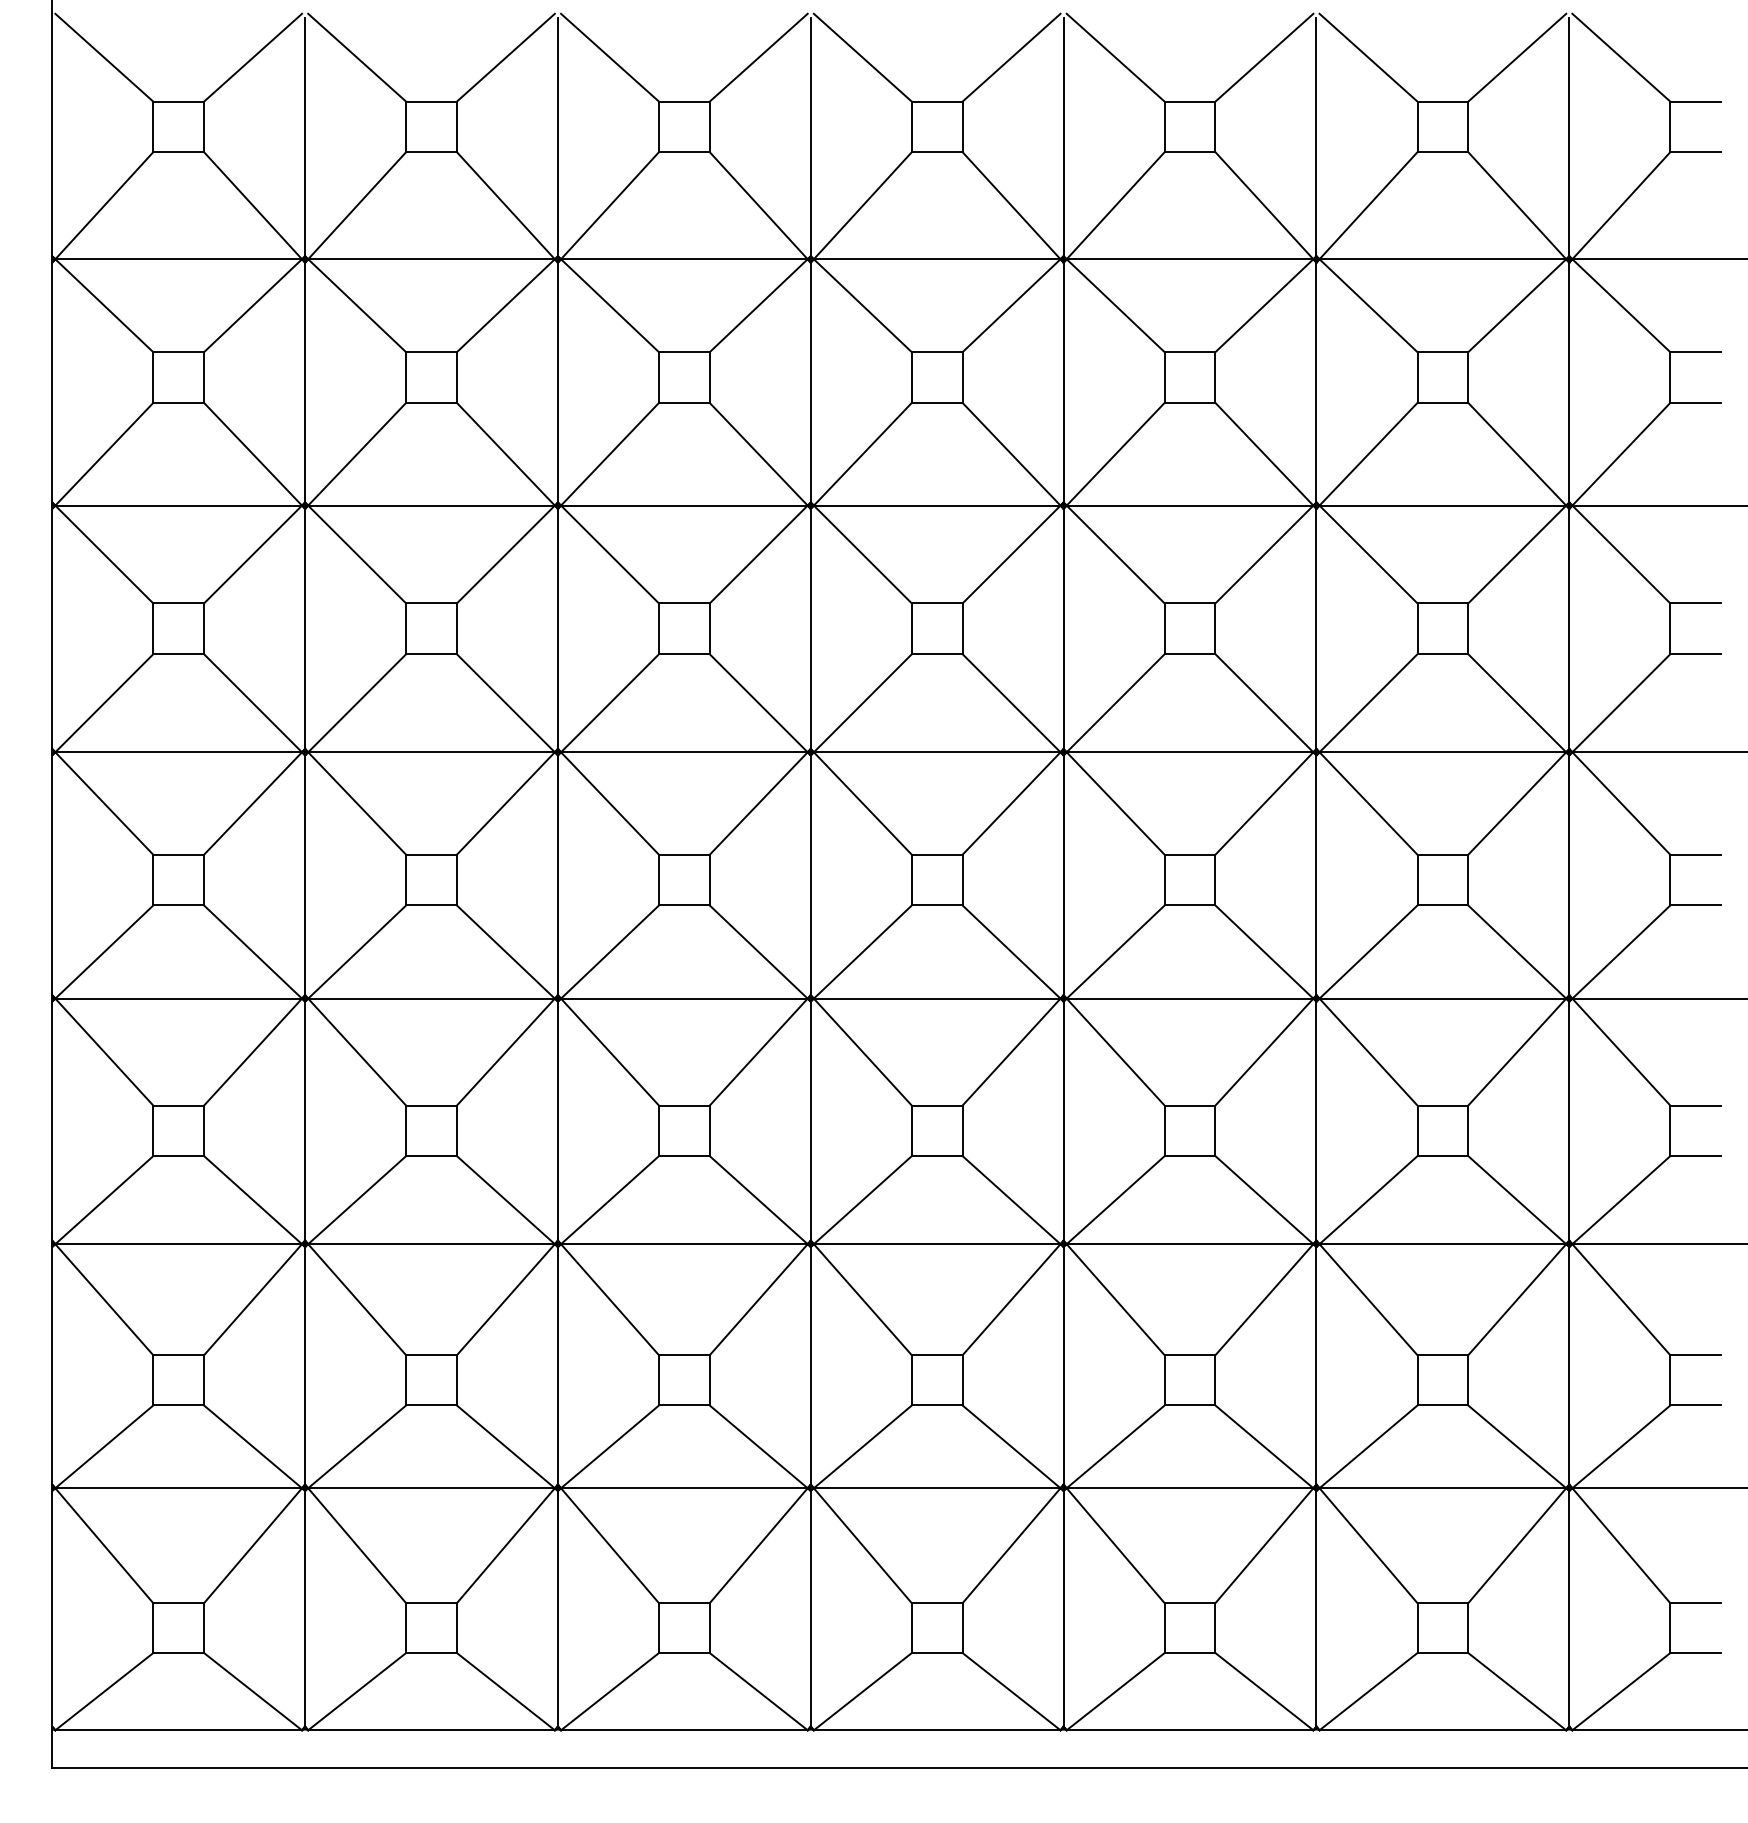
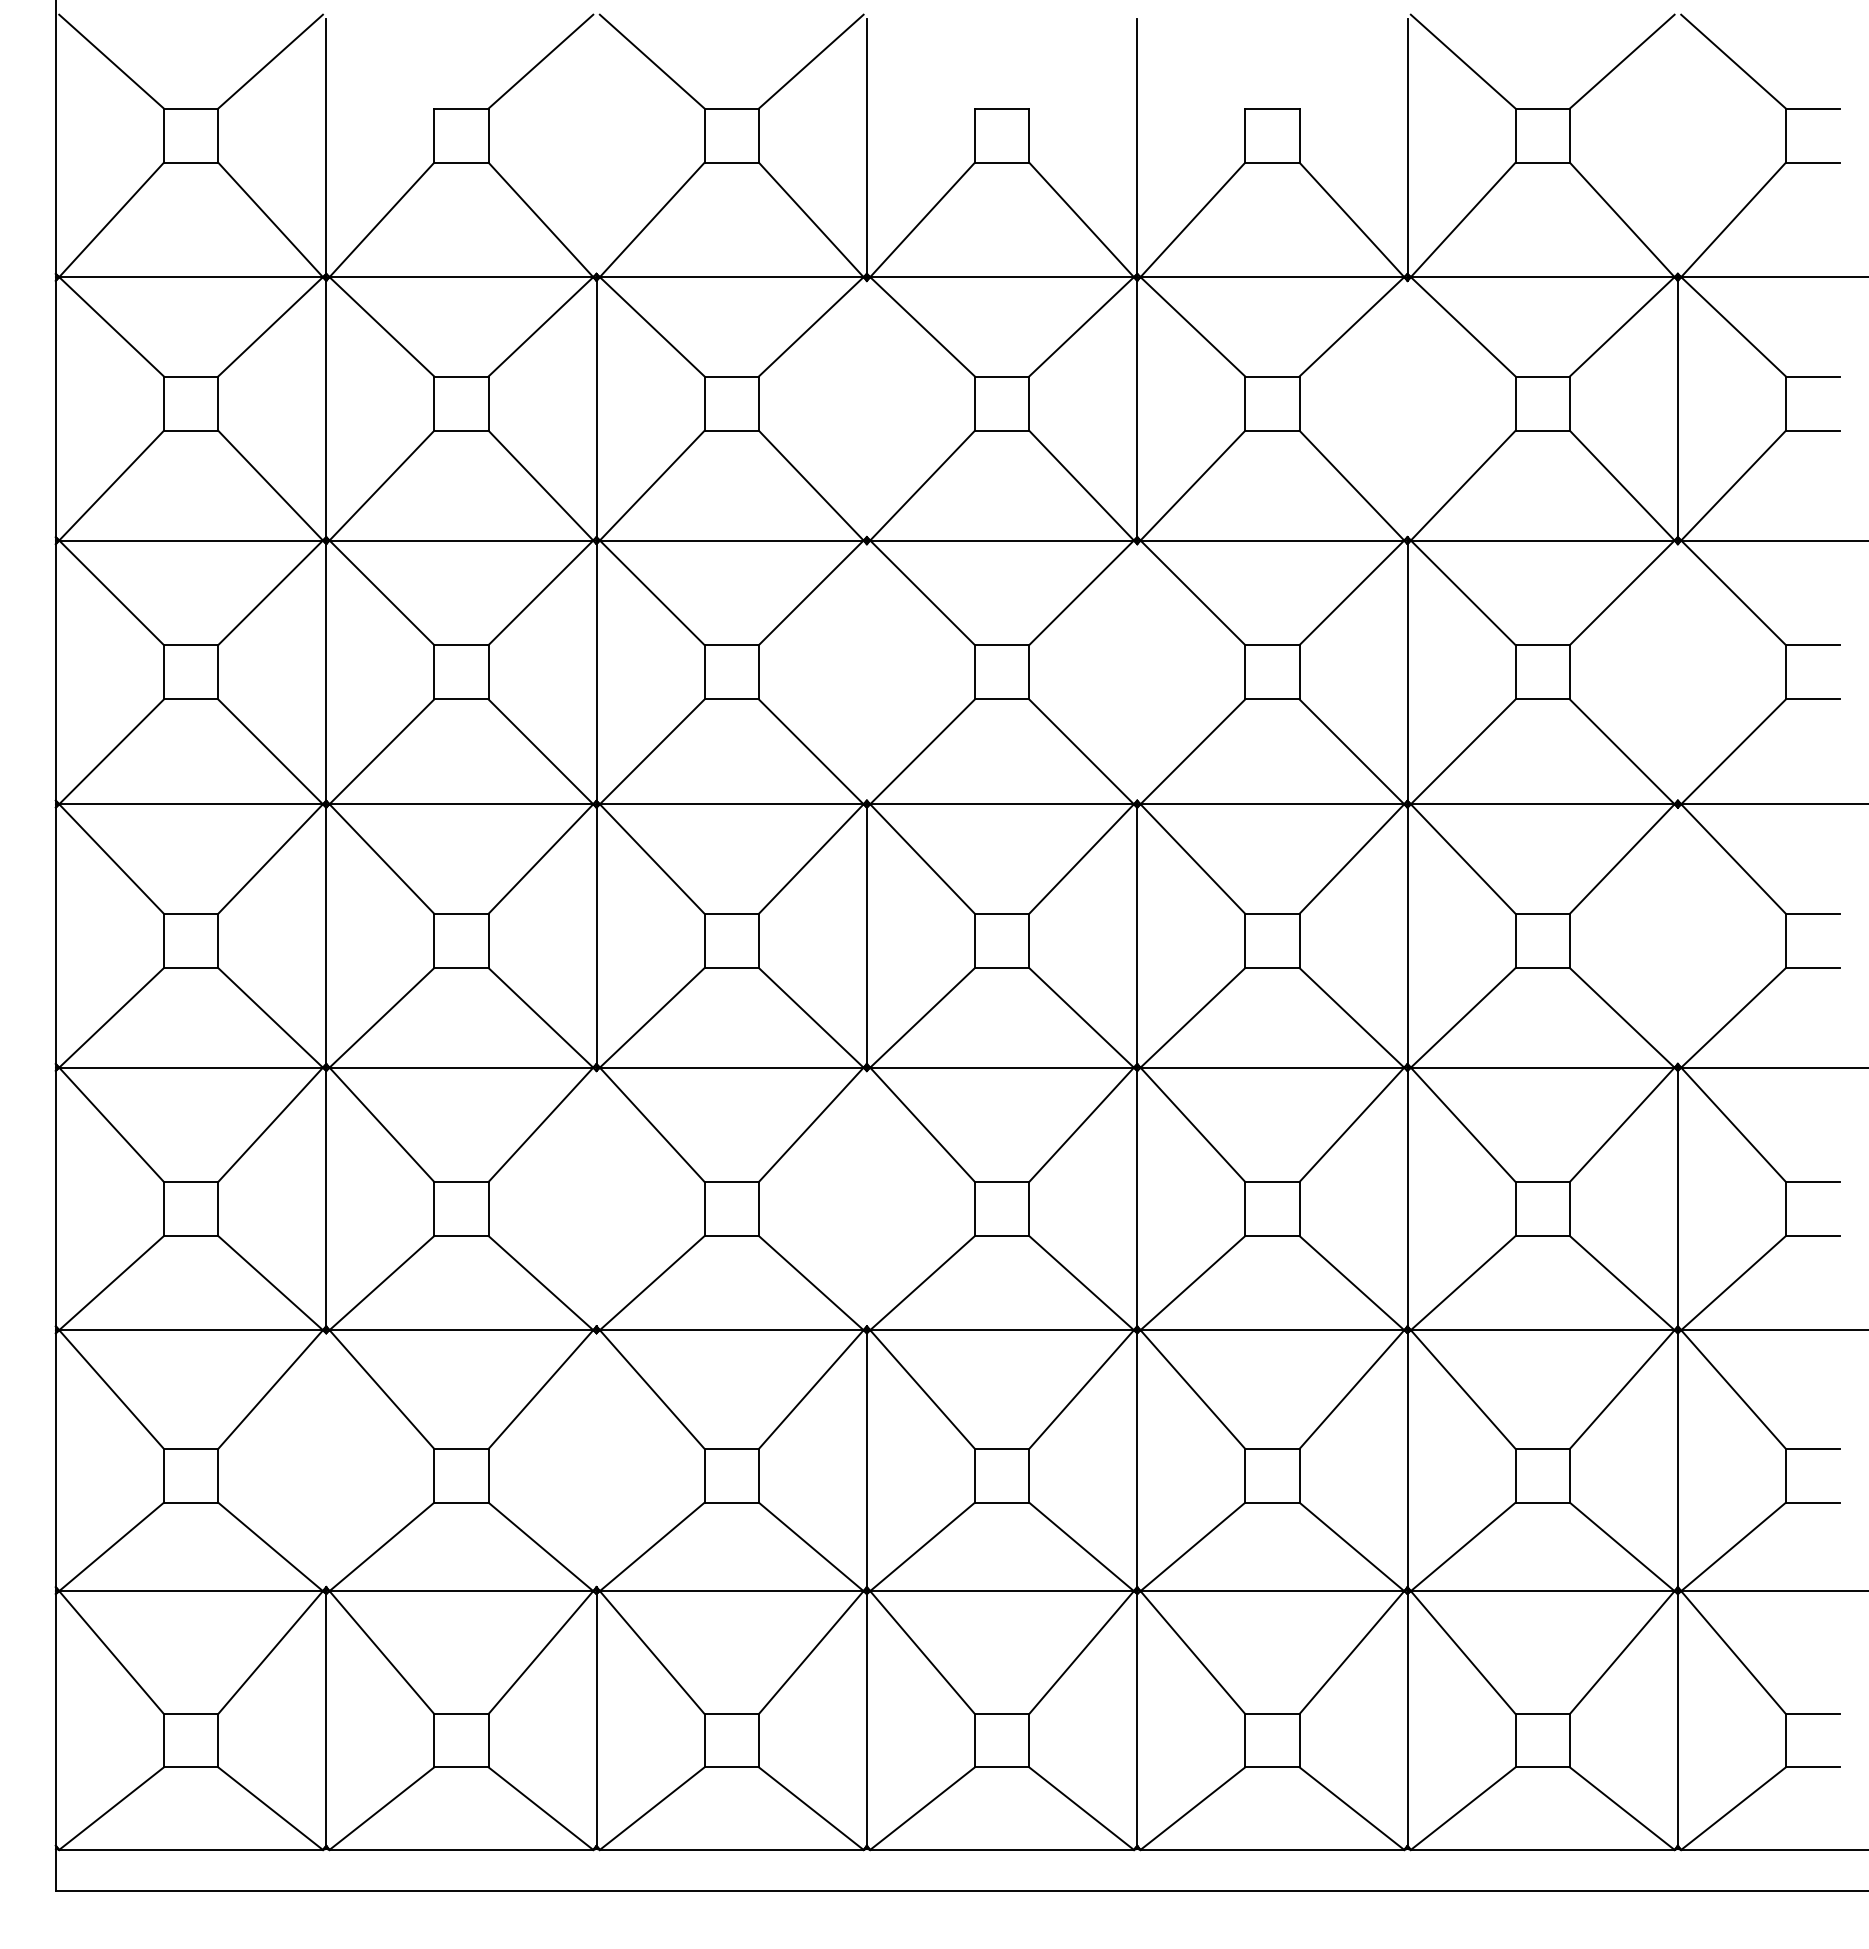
line: (356, 57) -> (381, 61), removed
line: (862, 57) -> (922, 61), removed
line: (1011, 57) -> (1081, 61), removed
line: (1115, 57) -> (1192, 61), removed
line: (1264, 57) -> (1351, 61), removed
line: (557, 136) -> (596, 145), removed
line: (1568, 136) -> (1677, 145), removed
line: (810, 382) -> (866, 408), removed
line: (1316, 382) -> (1407, 408), removed
line: (810, 629) -> (866, 672), removed
line: (1063, 629) -> (1137, 672), removed
line: (1568, 629) -> (1677, 672), removed
line: (1568, 875) -> (1677, 935), removed
line: (557, 1121) -> (596, 1198), removed
line: (810, 1121) -> (866, 1198), removed
line: (305, 1366) -> (326, 1460), removed
line: (557, 1366) -> (596, 1460), removed

